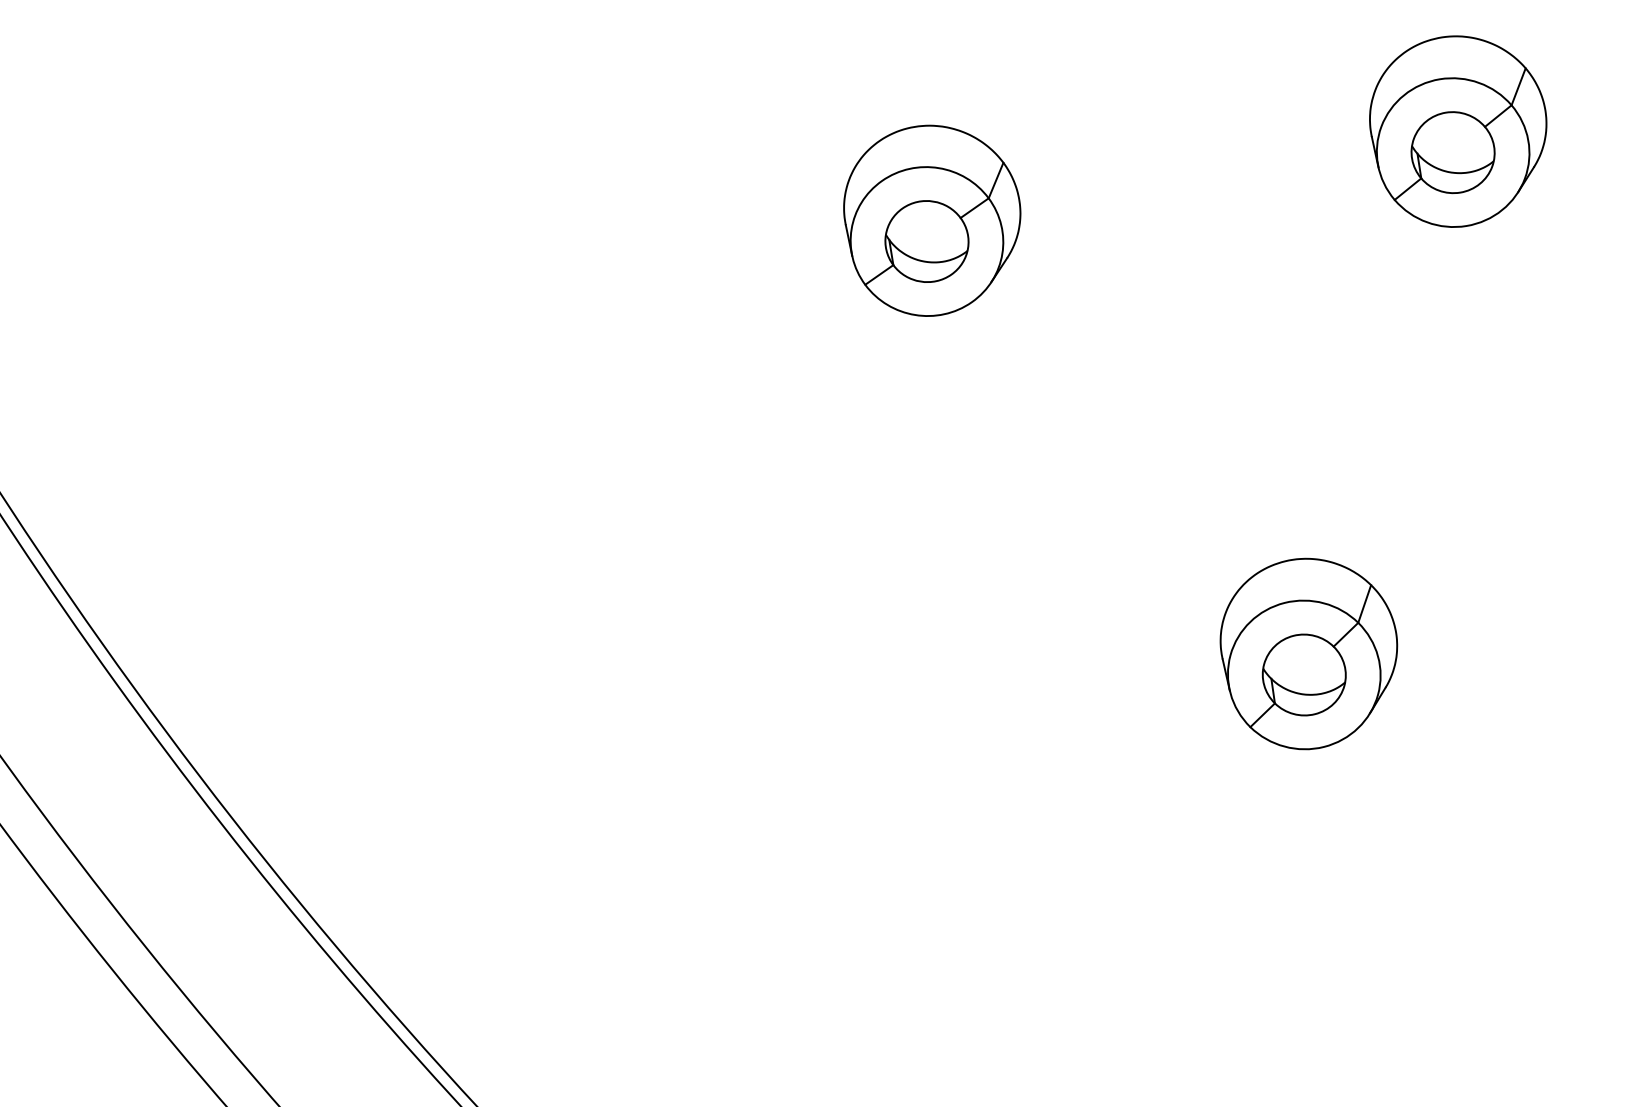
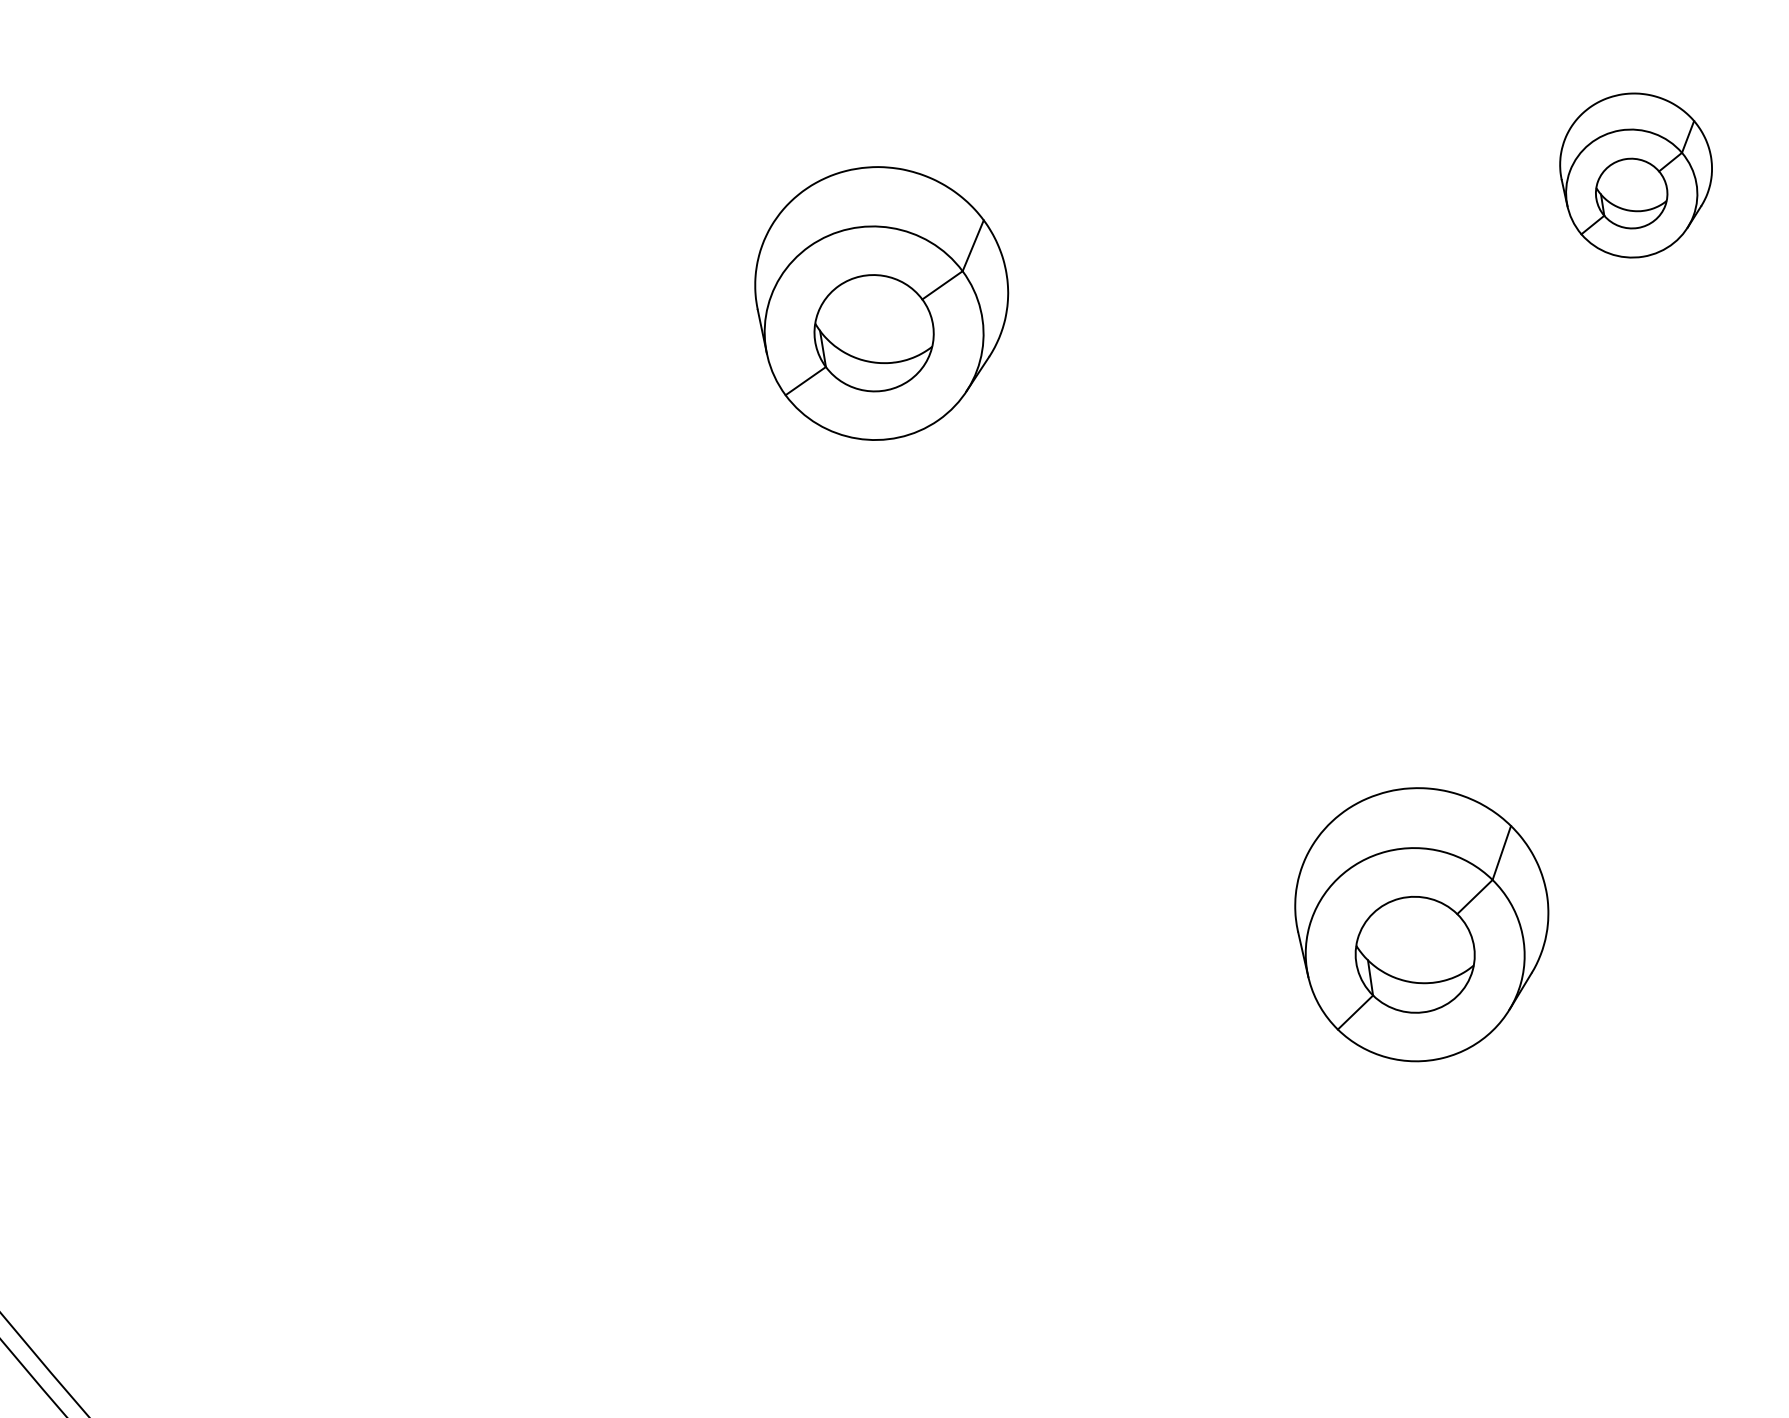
part: (1458, 131) -> (1636, 175), size x0.6

